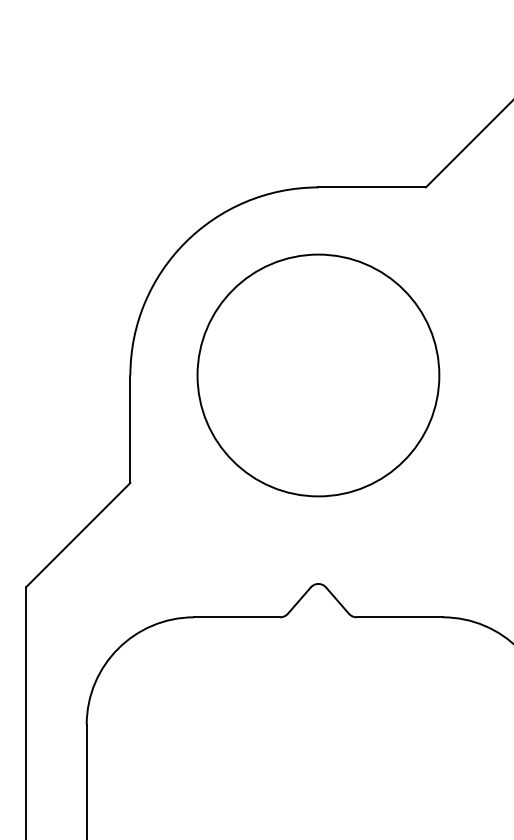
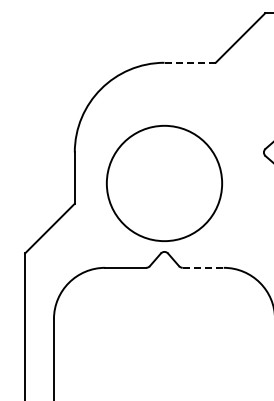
line: (372, 186) -> (190, 62), solid -> dashed
circle: (318, 373) -> (164, 182), moved
line: (400, 616) -> (203, 267), solid -> dashed

